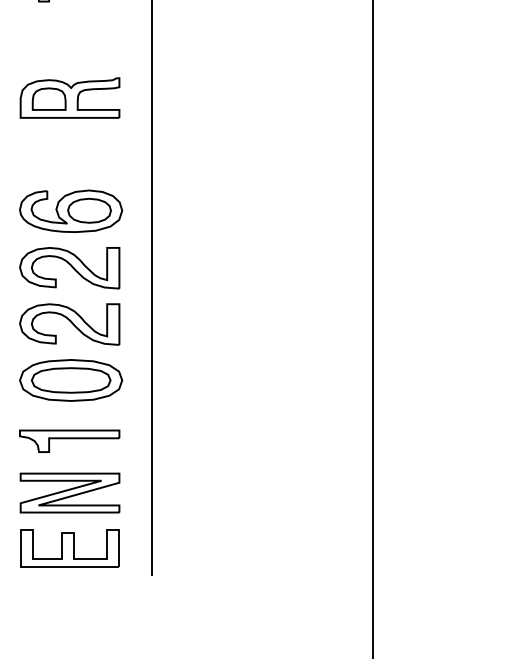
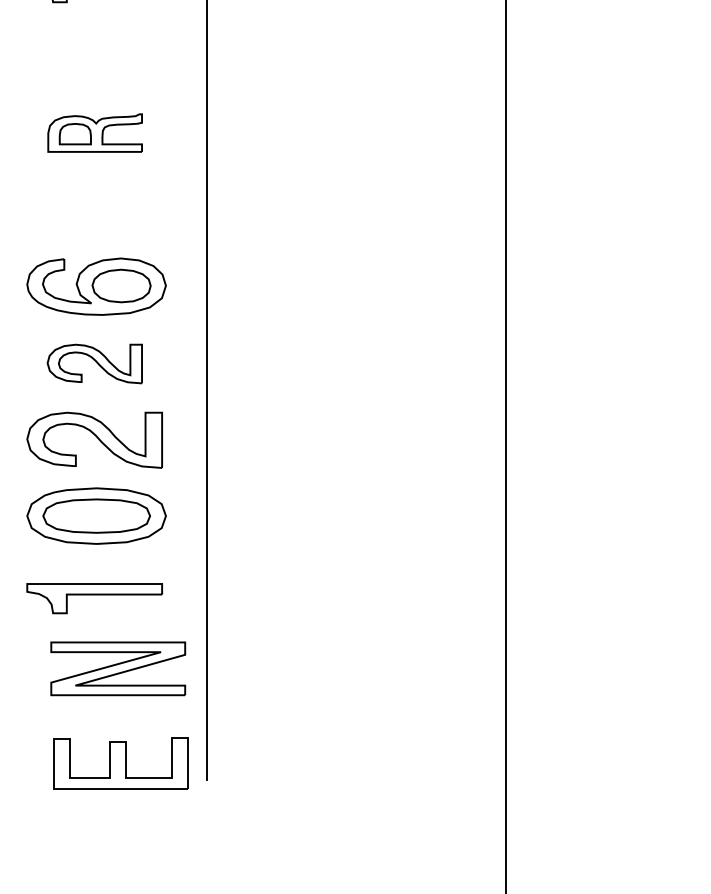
part: (69, 97) -> (94, 132), size x0.7
part: (69, 268) -> (94, 364), size x0.7
part: (69, 492) -> (117, 668), moved
part: (69, 548) -> (120, 762), moved

